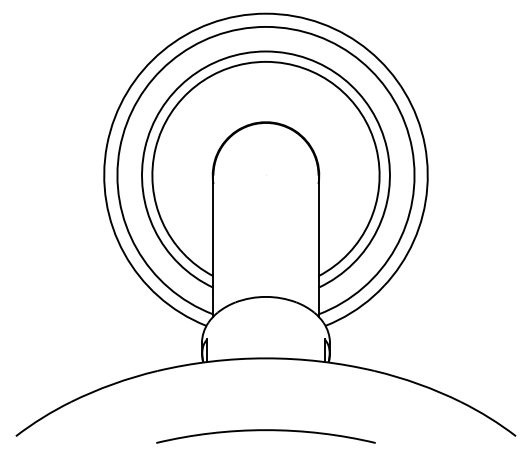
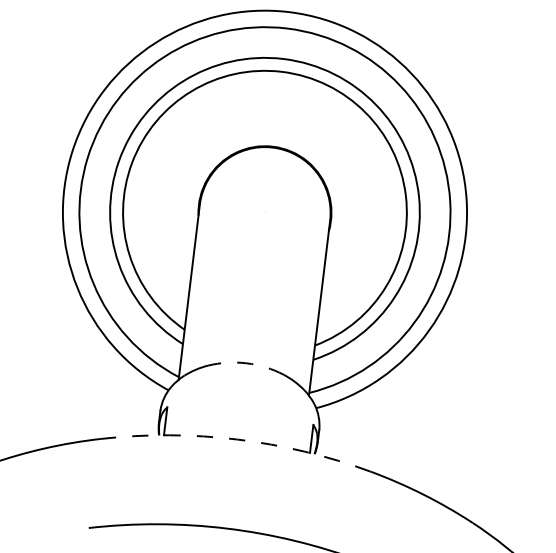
arc: (265, 296) -> (246, 362), solid -> dashed
arc: (265, 358) -> (236, 439), solid -> dashed

